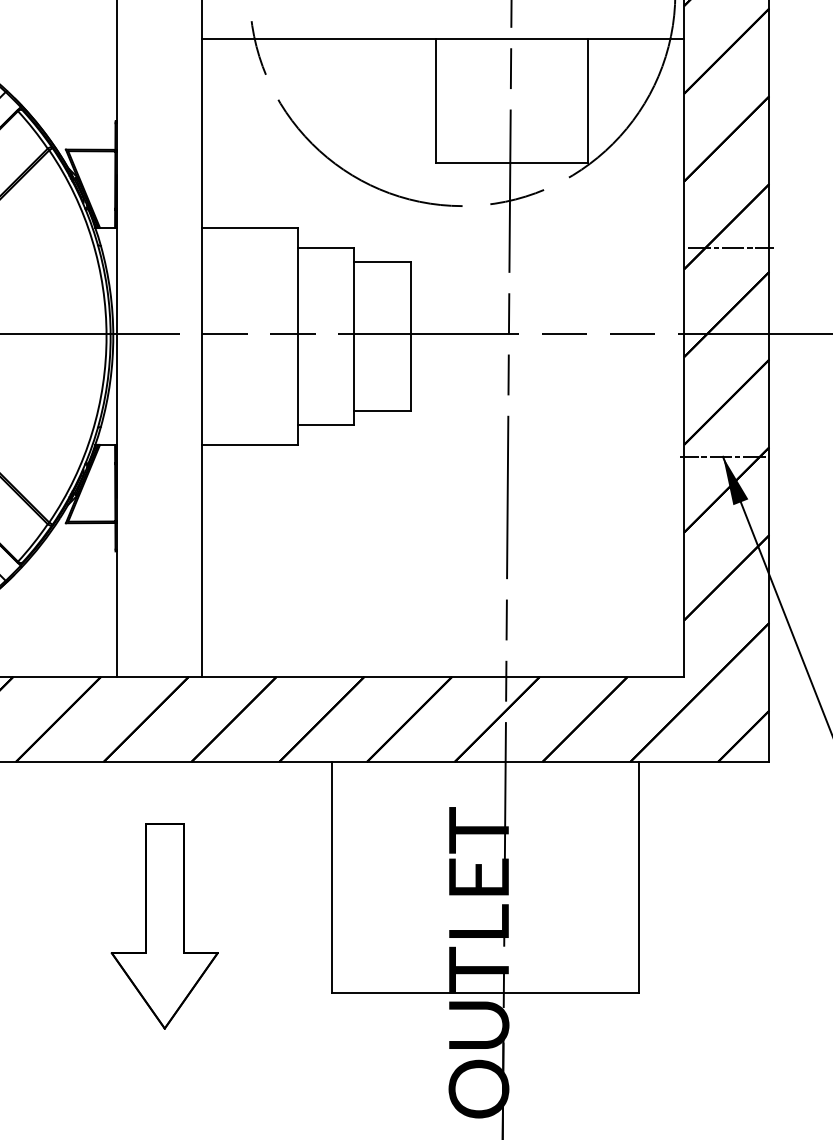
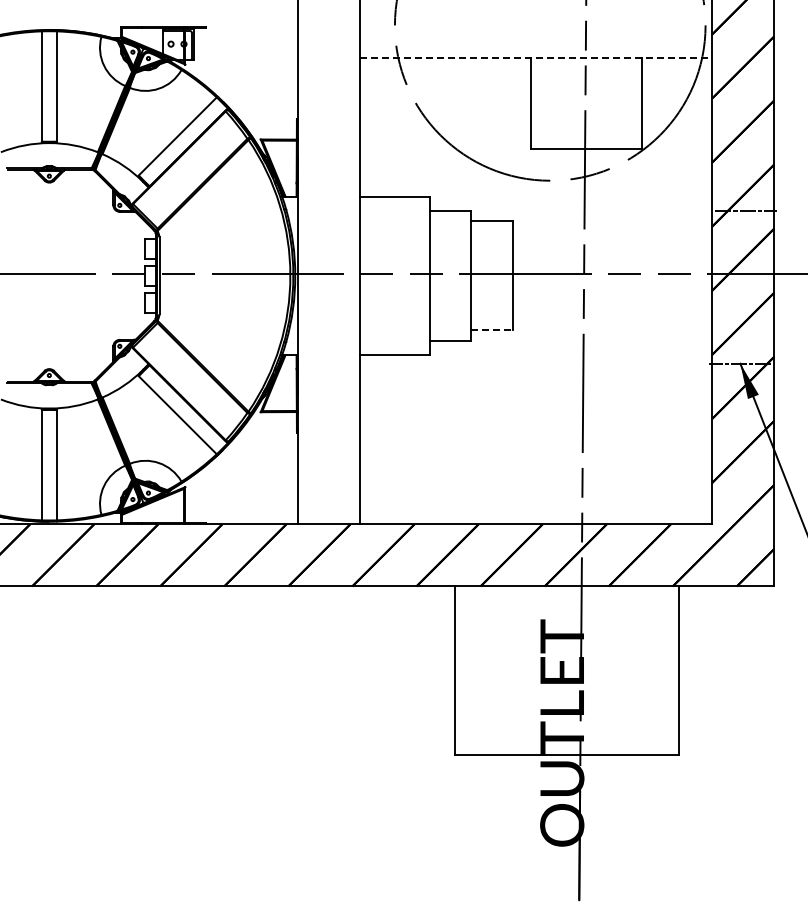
line: (443, 38) -> (536, 58), solid -> dashed
line: (383, 411) -> (492, 330), solid -> dashed
part: (164, 926) -> (332, 706), removed

